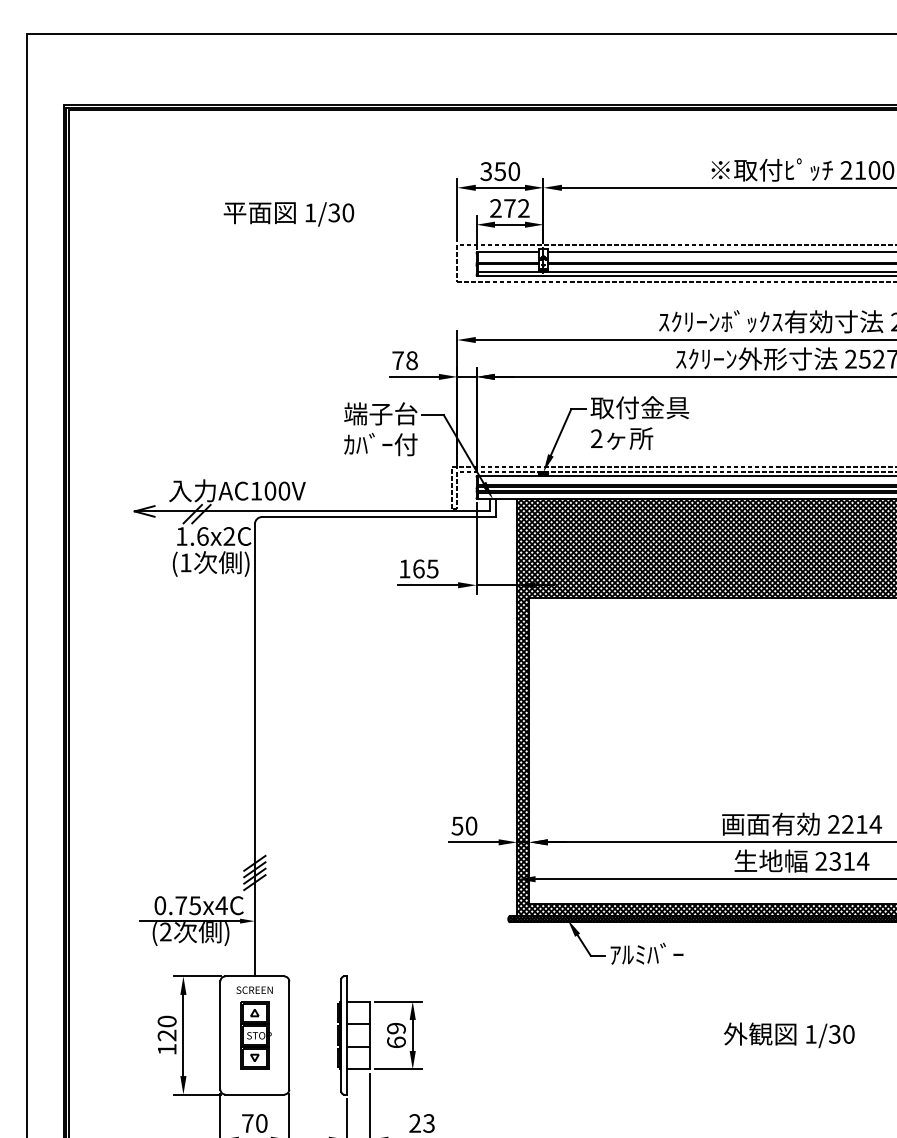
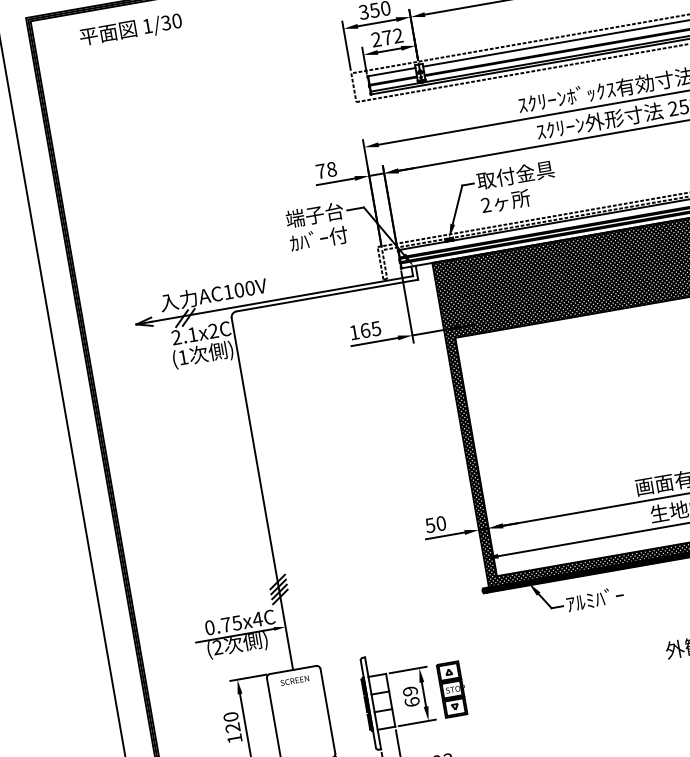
text: (288, 214) -> (130, 30), moved
text: (192, 536) -> (184, 336), 1.6x2C -> 2.1x2C
part: (255, 1035) -> (452, 689), moved

